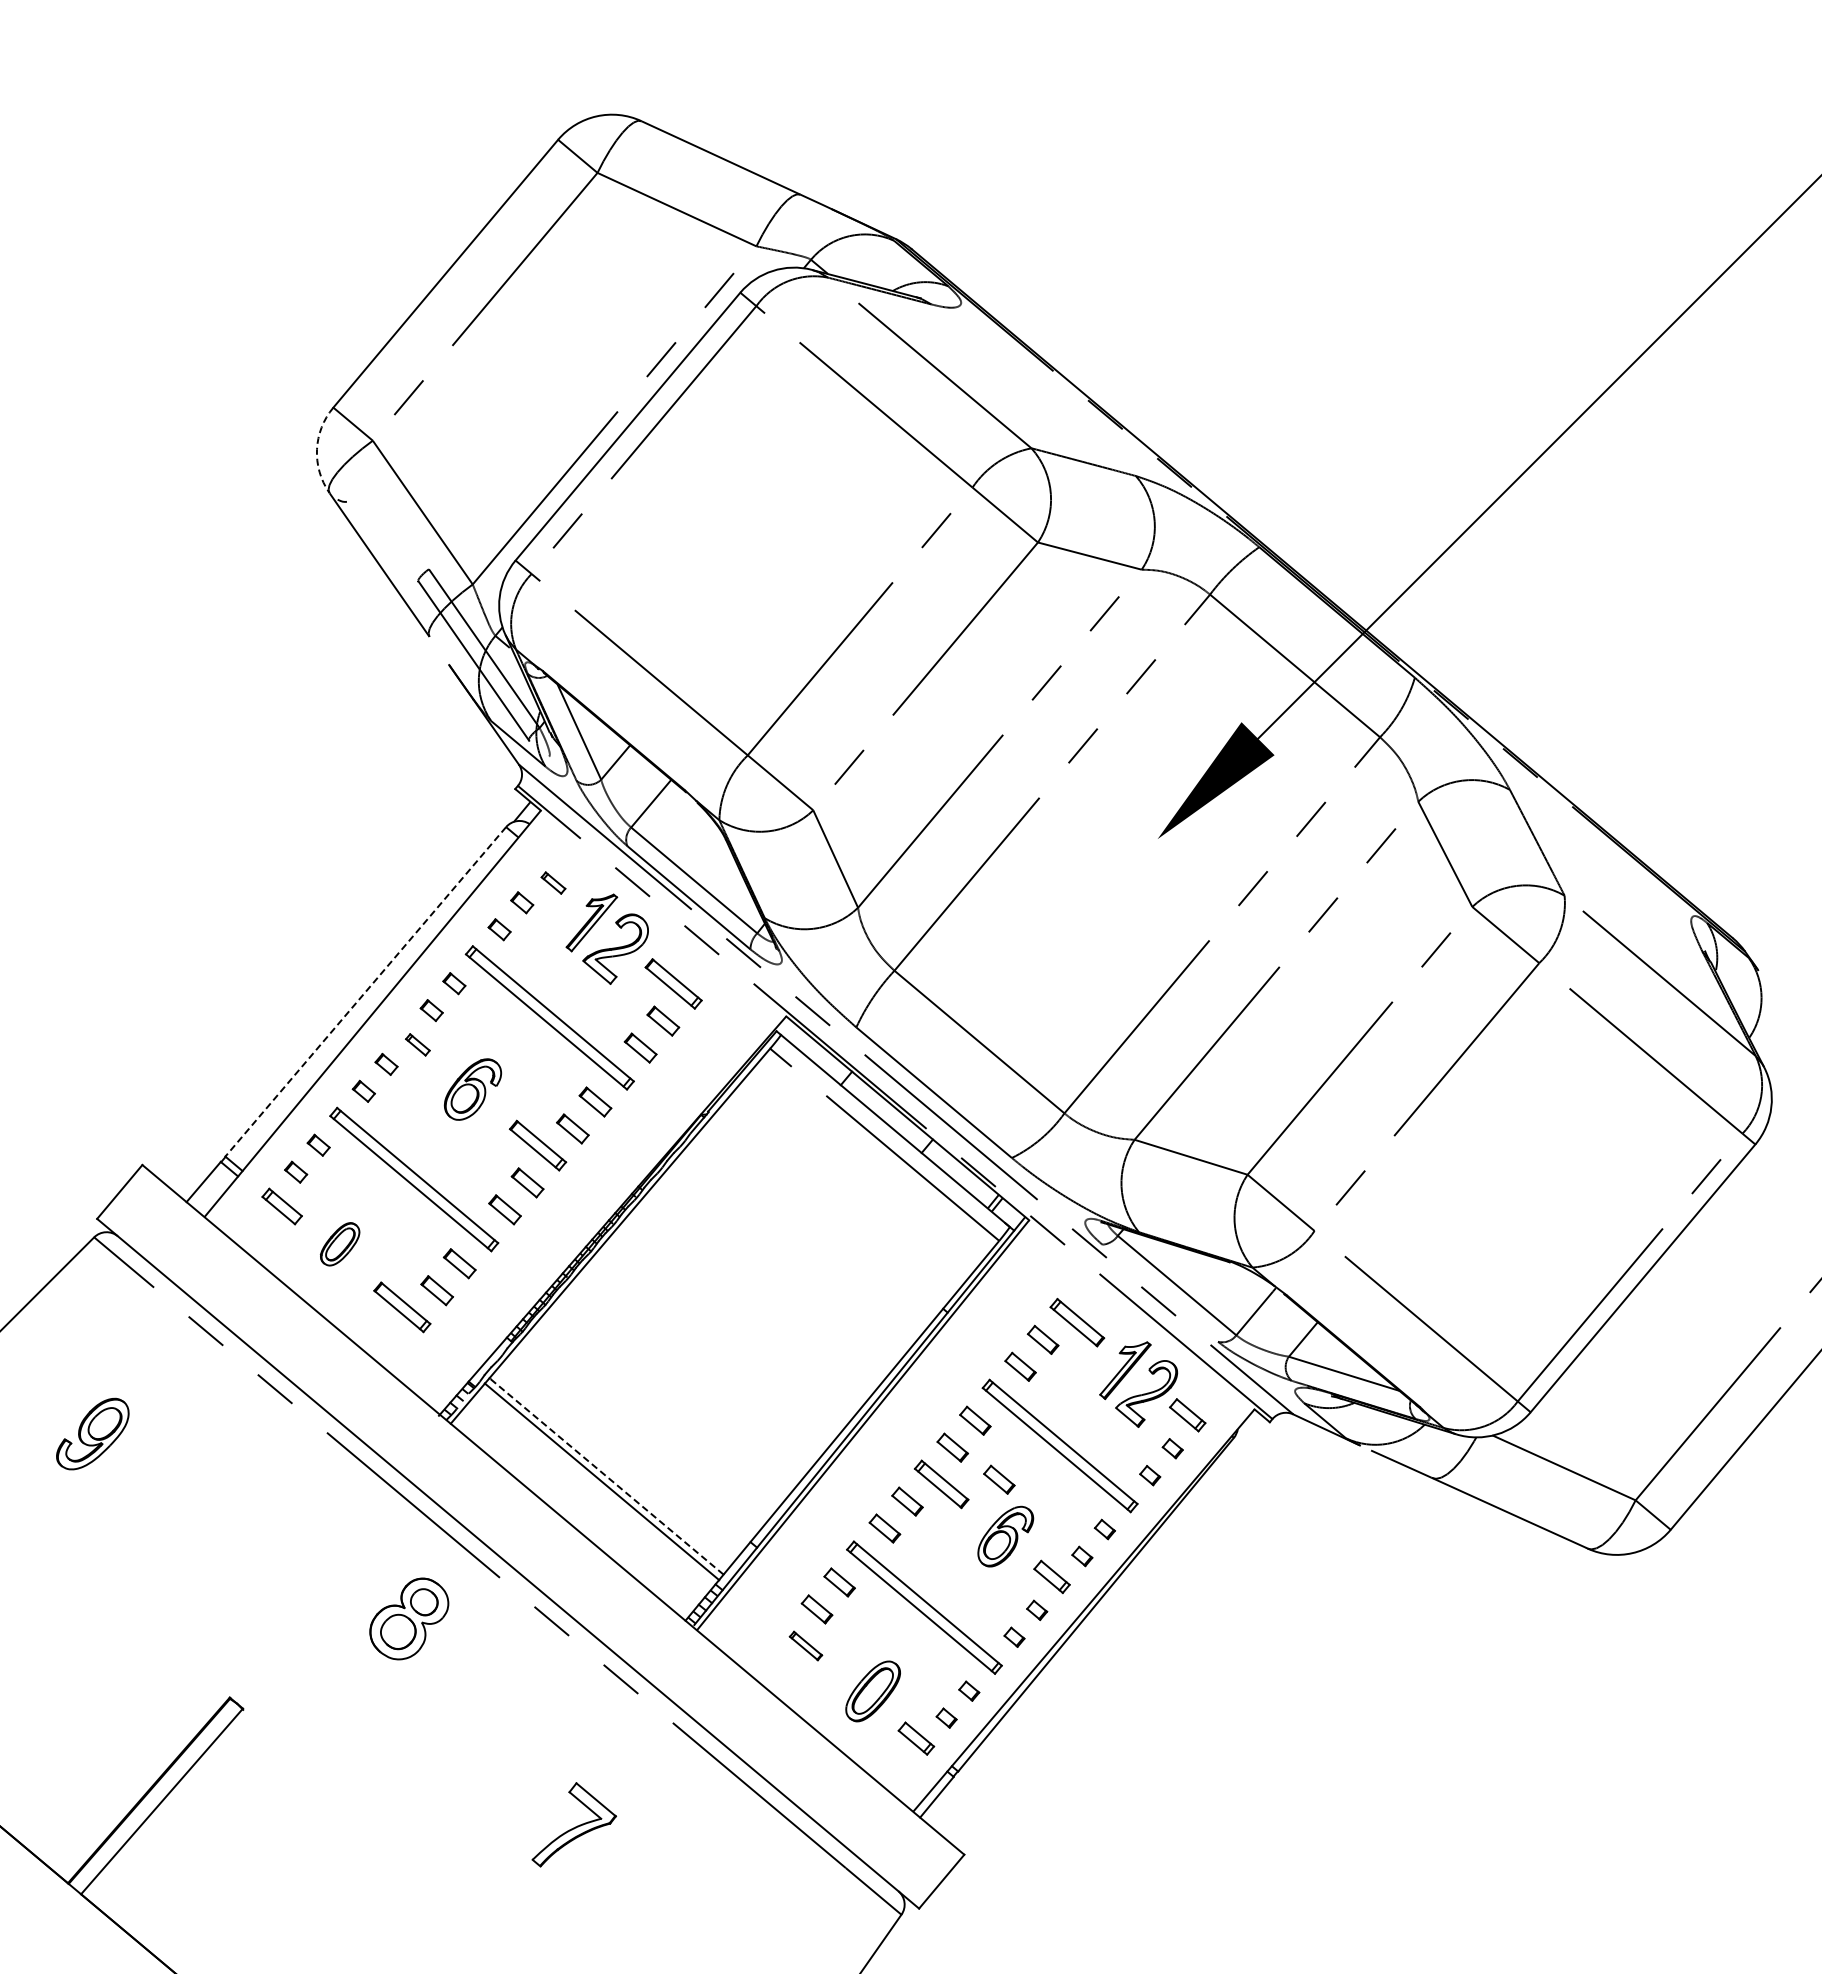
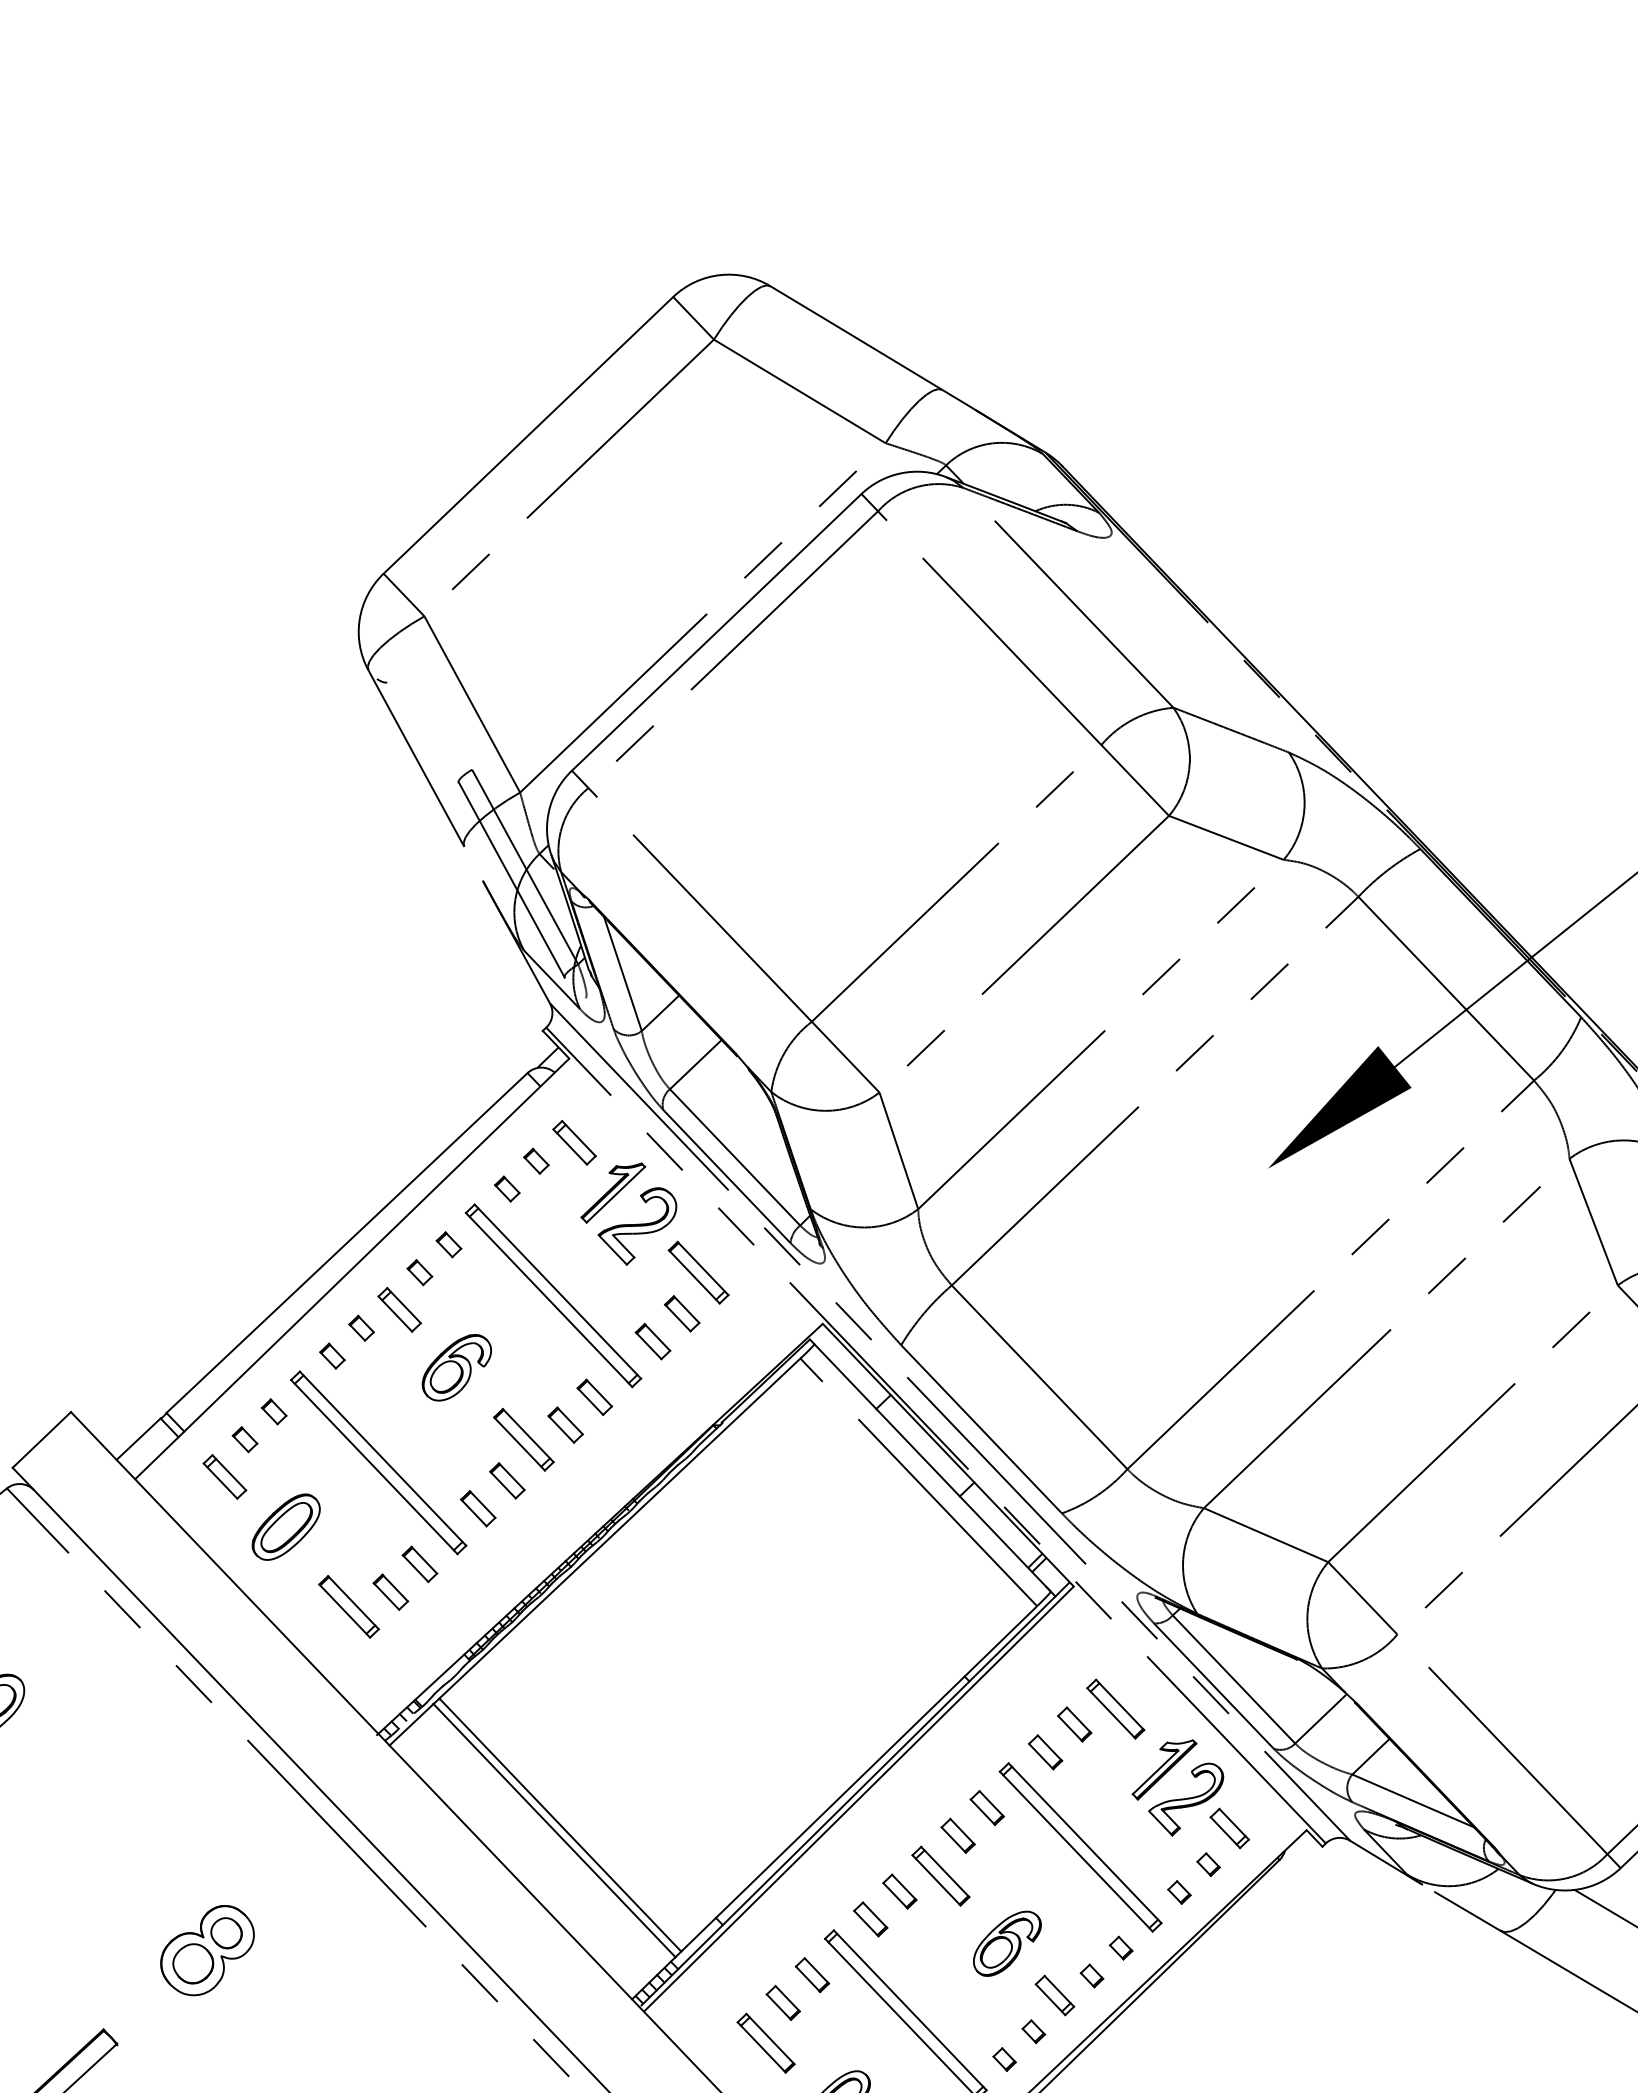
arc: (316, 449) -> (359, 619), dashed -> solid
part: (553, 882) -> (574, 1142), size x1.67
line: (365, 992) -> (346, 1243), dashed -> solid
part: (417, 1044) -> (399, 1309), size x1.67
part: (339, 1244) -> (285, 1527), size x1.43
line: (1160, 1292) -> (1214, 1685), added
line: (606, 1476) -> (560, 1825), dashed -> solid
part: (999, 1479) -> (1007, 1877), removed
part: (409, 1618) -> (207, 1949), moved
part: (805, 1645) -> (765, 2042), size x1.67

